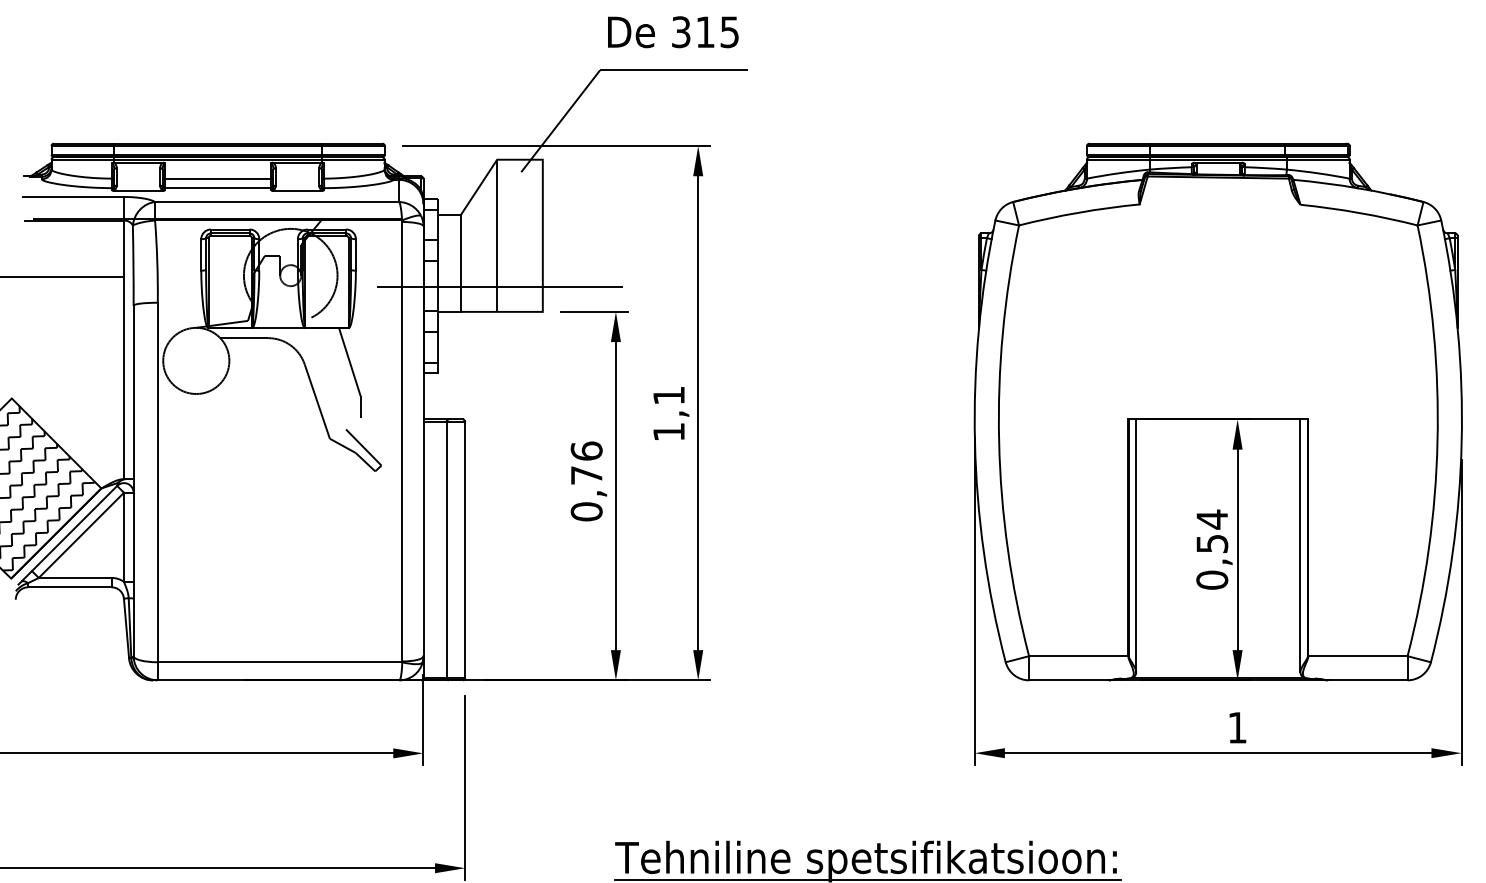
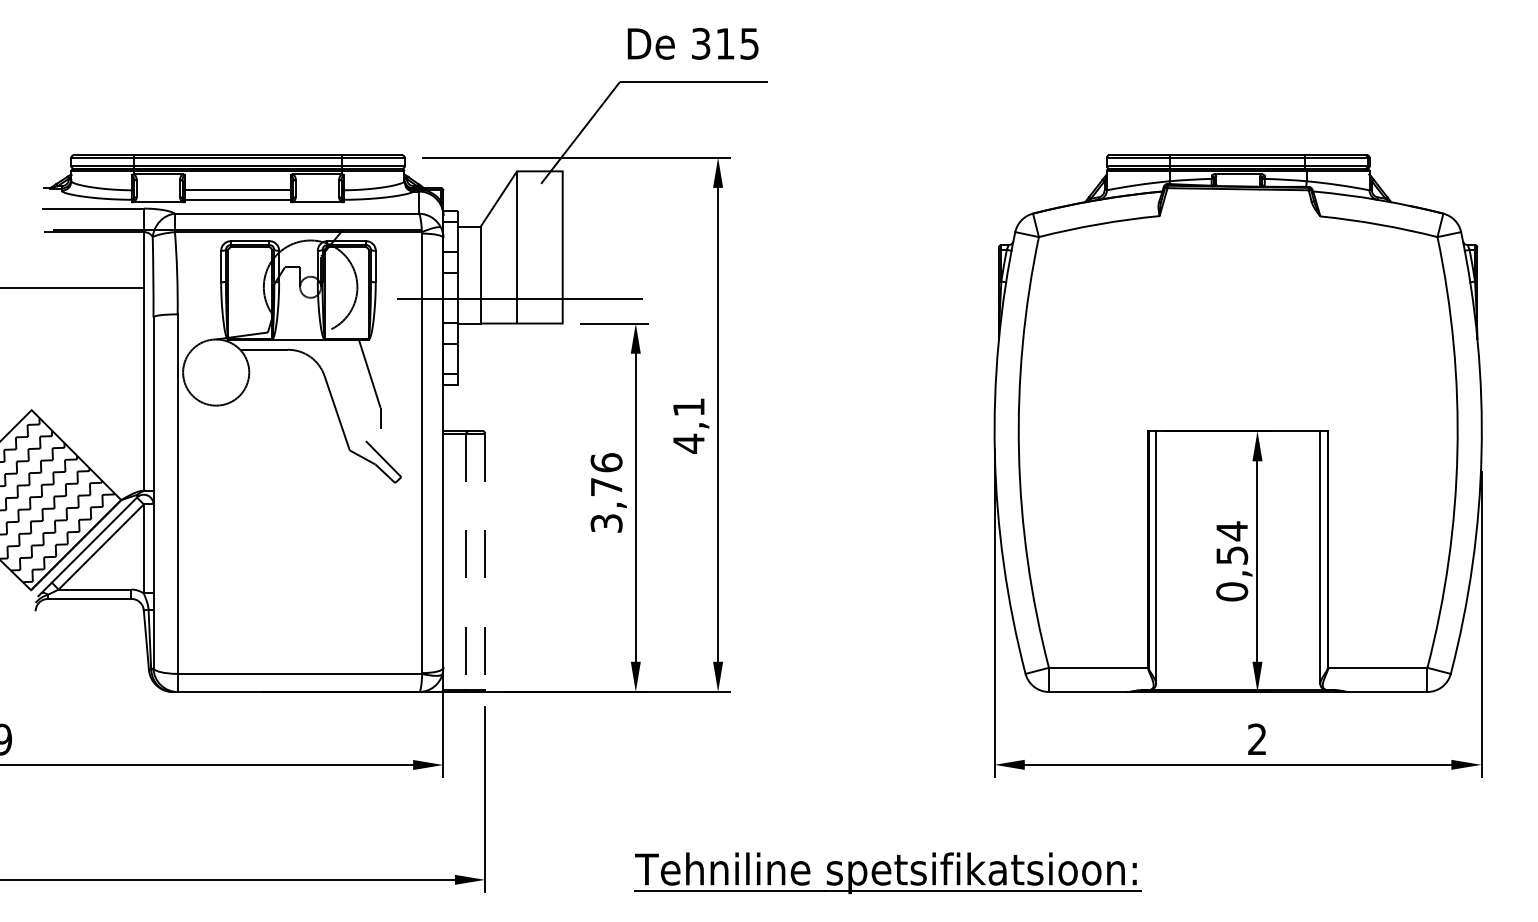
text: (668, 431) -> (688, 443), 1,1 -> 4,1
text: (586, 510) -> (606, 522), 0,76 -> 3,76
line: (446, 550) -> (466, 562), solid -> dashed
line: (465, 550) -> (485, 562), solid -> dashed
text: (1237, 726) -> (1257, 738), 1 -> 2

